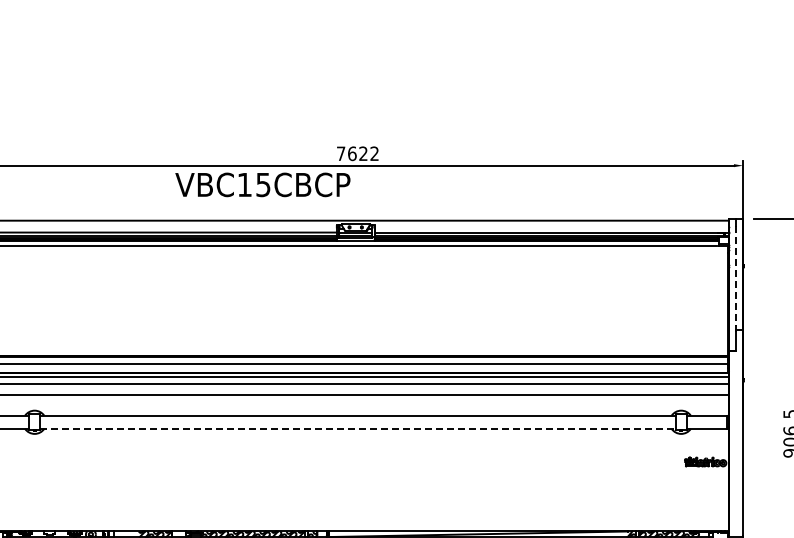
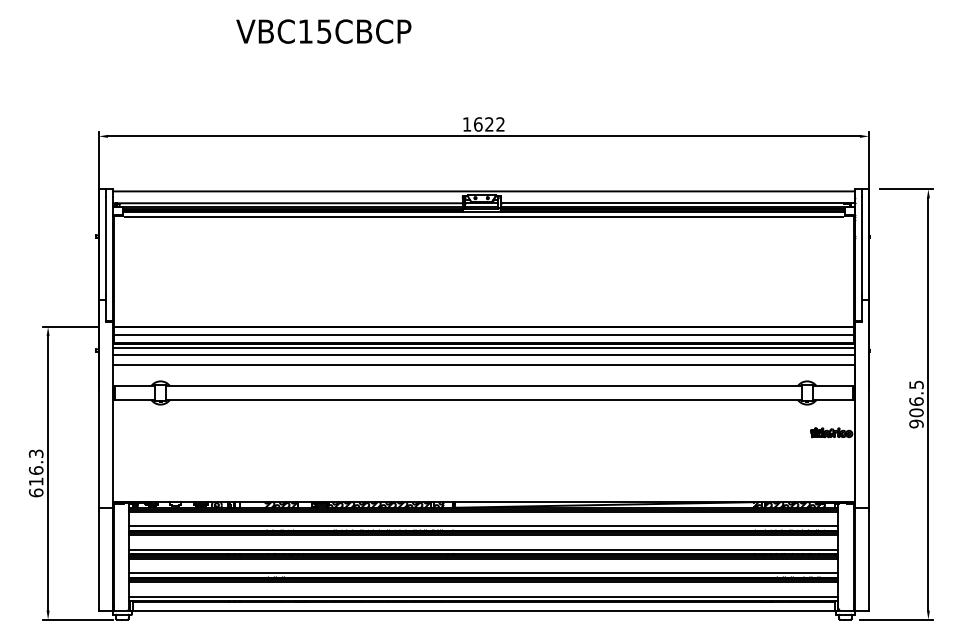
text: (341, 153) -> (467, 124), 7622 -> 1622
text: (262, 184) -> (323, 31), moved
line: (735, 275) -> (861, 246), dashed -> solid
line: (357, 428) -> (483, 399), dashed -> solid

